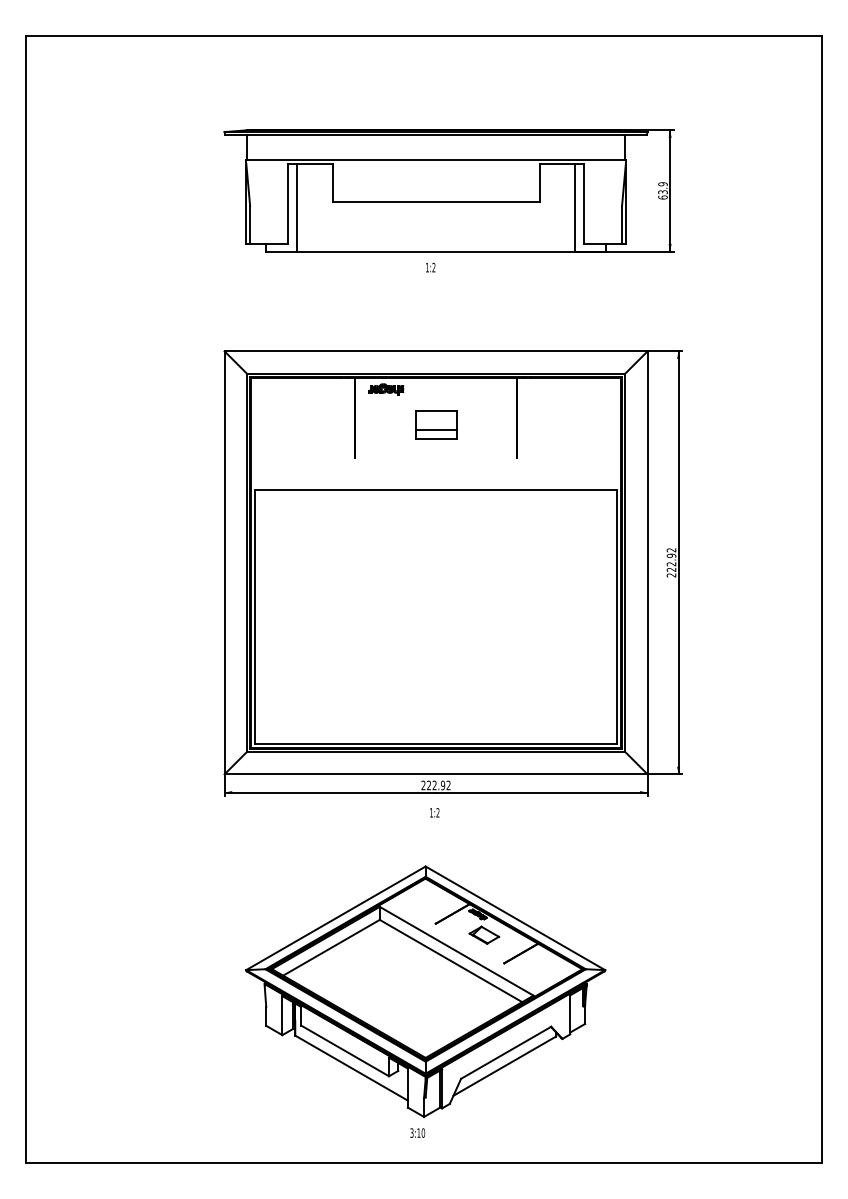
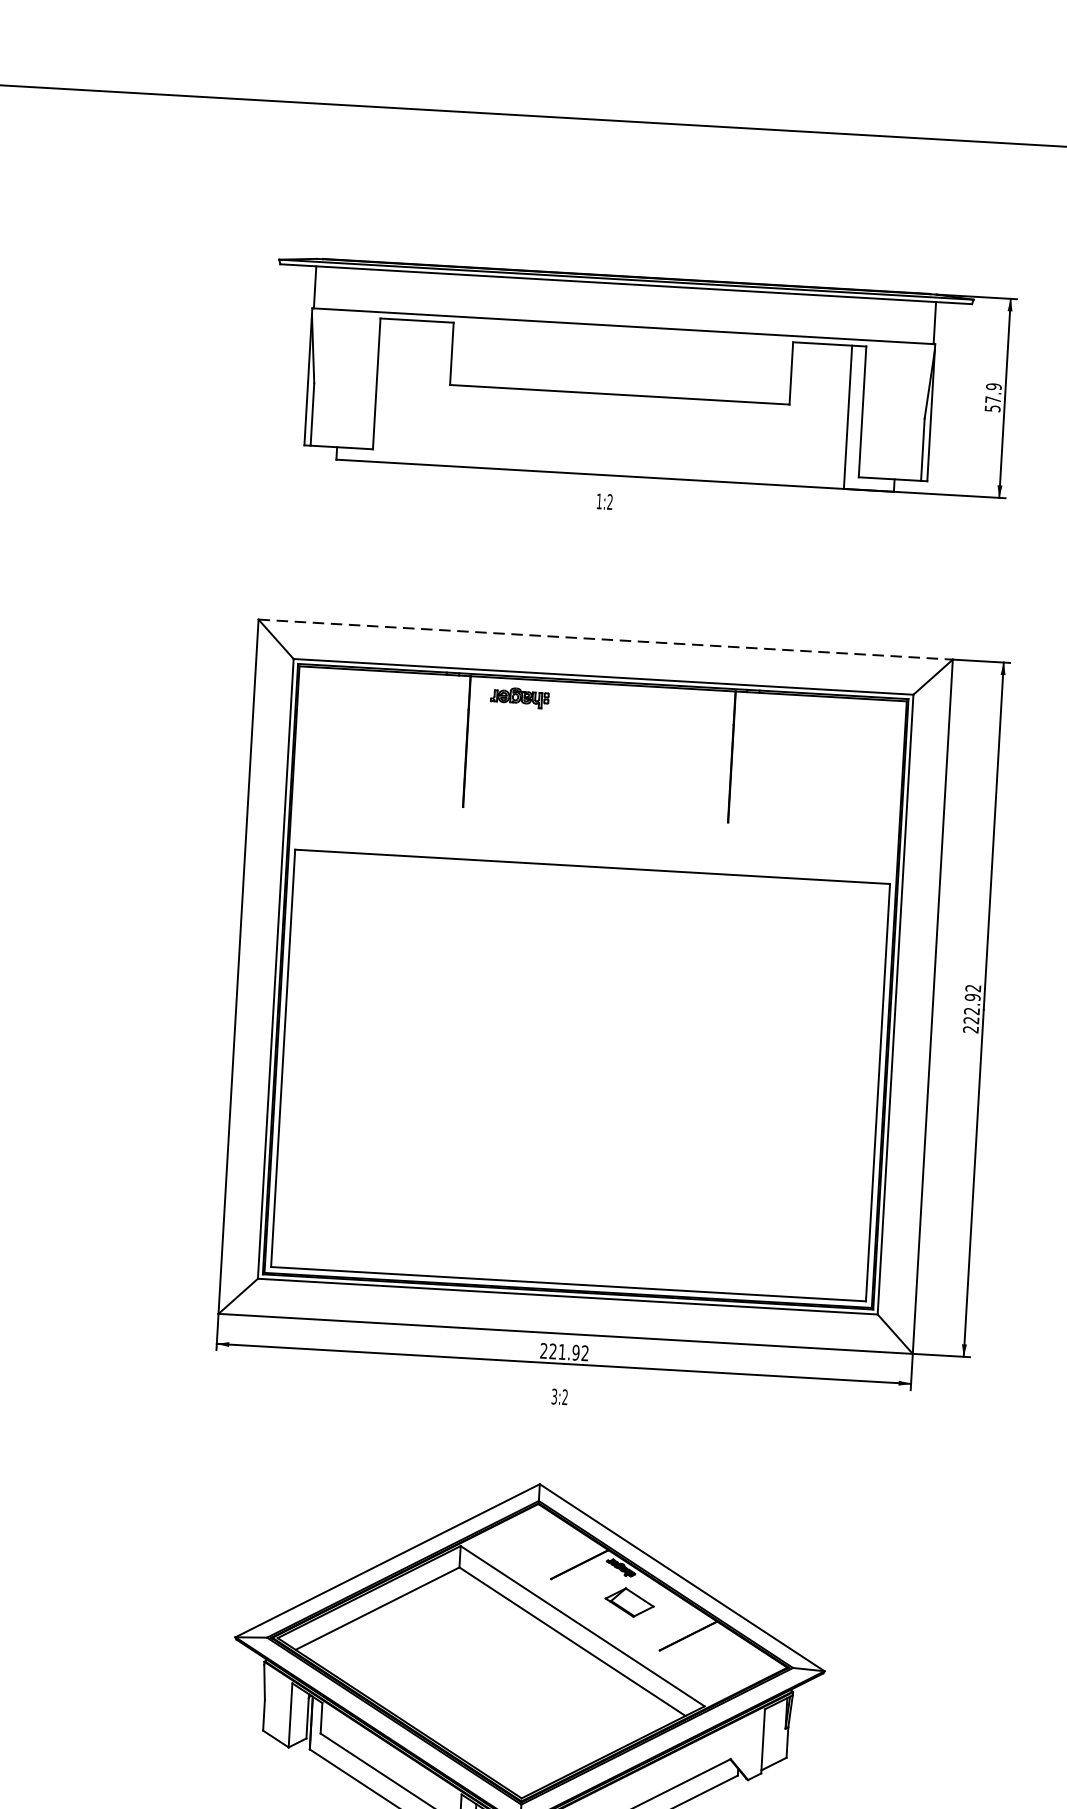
text: (662, 194) -> (992, 403), 63.9 -> 57.9
line: (296, 207) -> (390, 390), removed
line: (436, 351) -> (606, 639), solid -> dashed
part: (436, 424) -> (599, 759), removed
text: (434, 784) -> (562, 1350), 222.92 -> 221.92
text: (431, 812) -> (554, 1396), 1:2 -> 3:2

